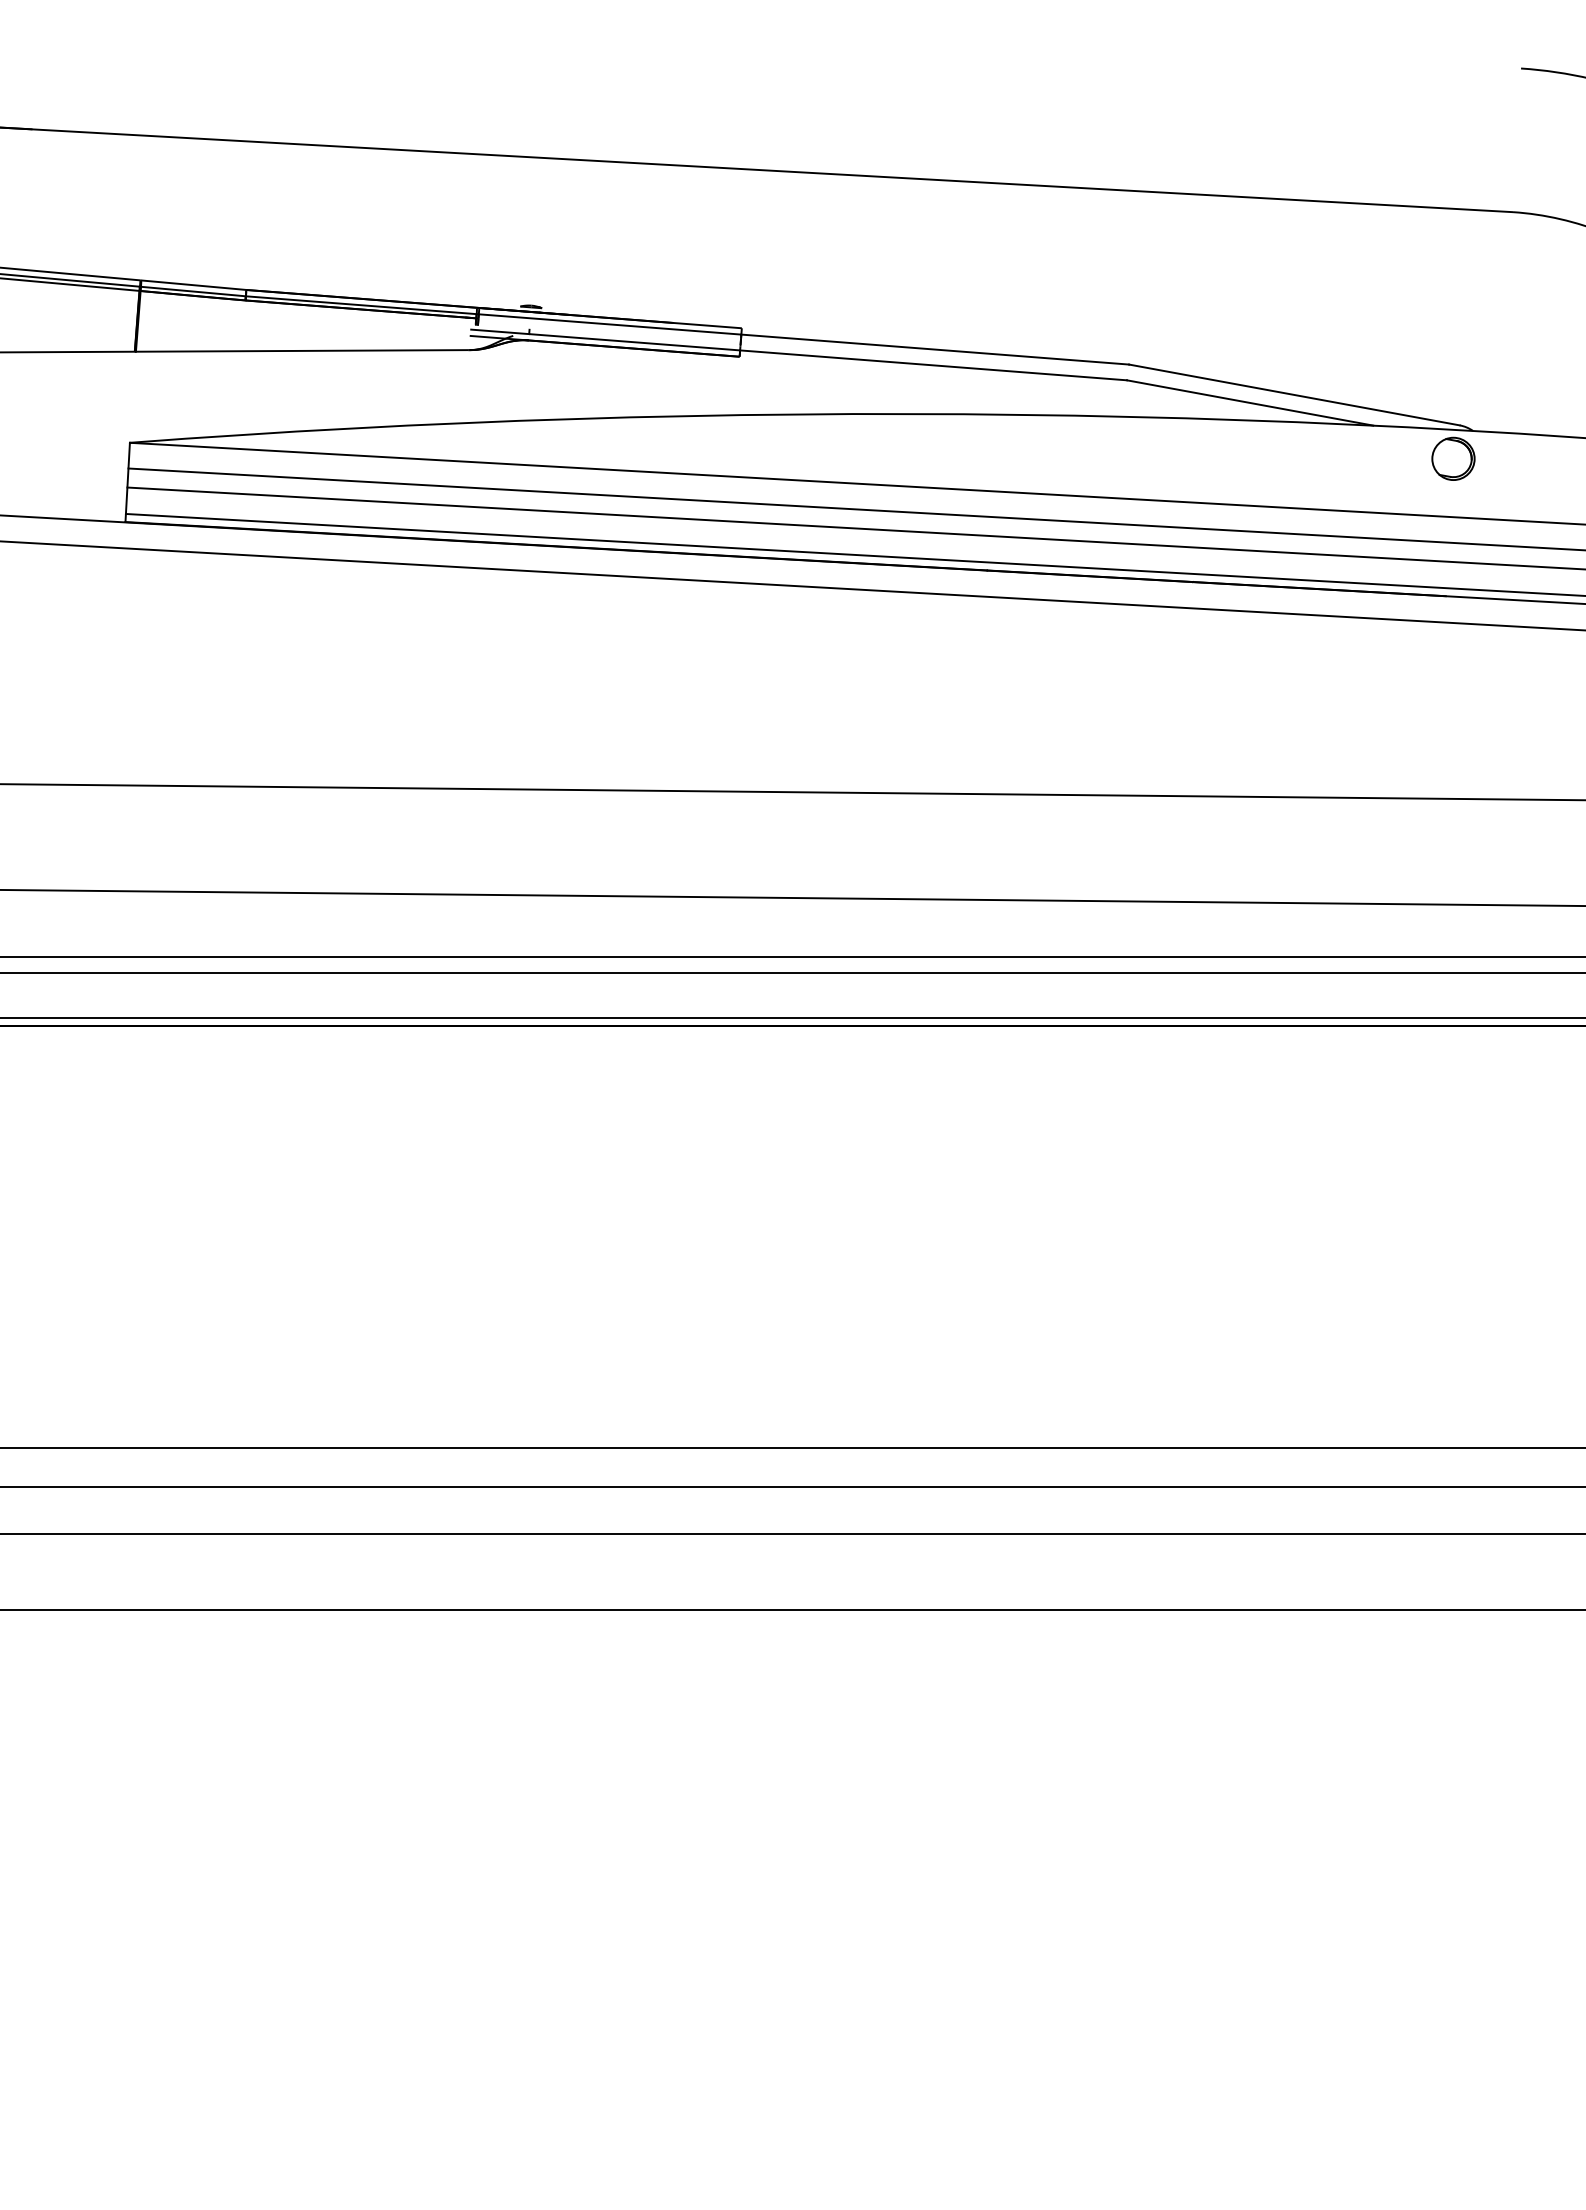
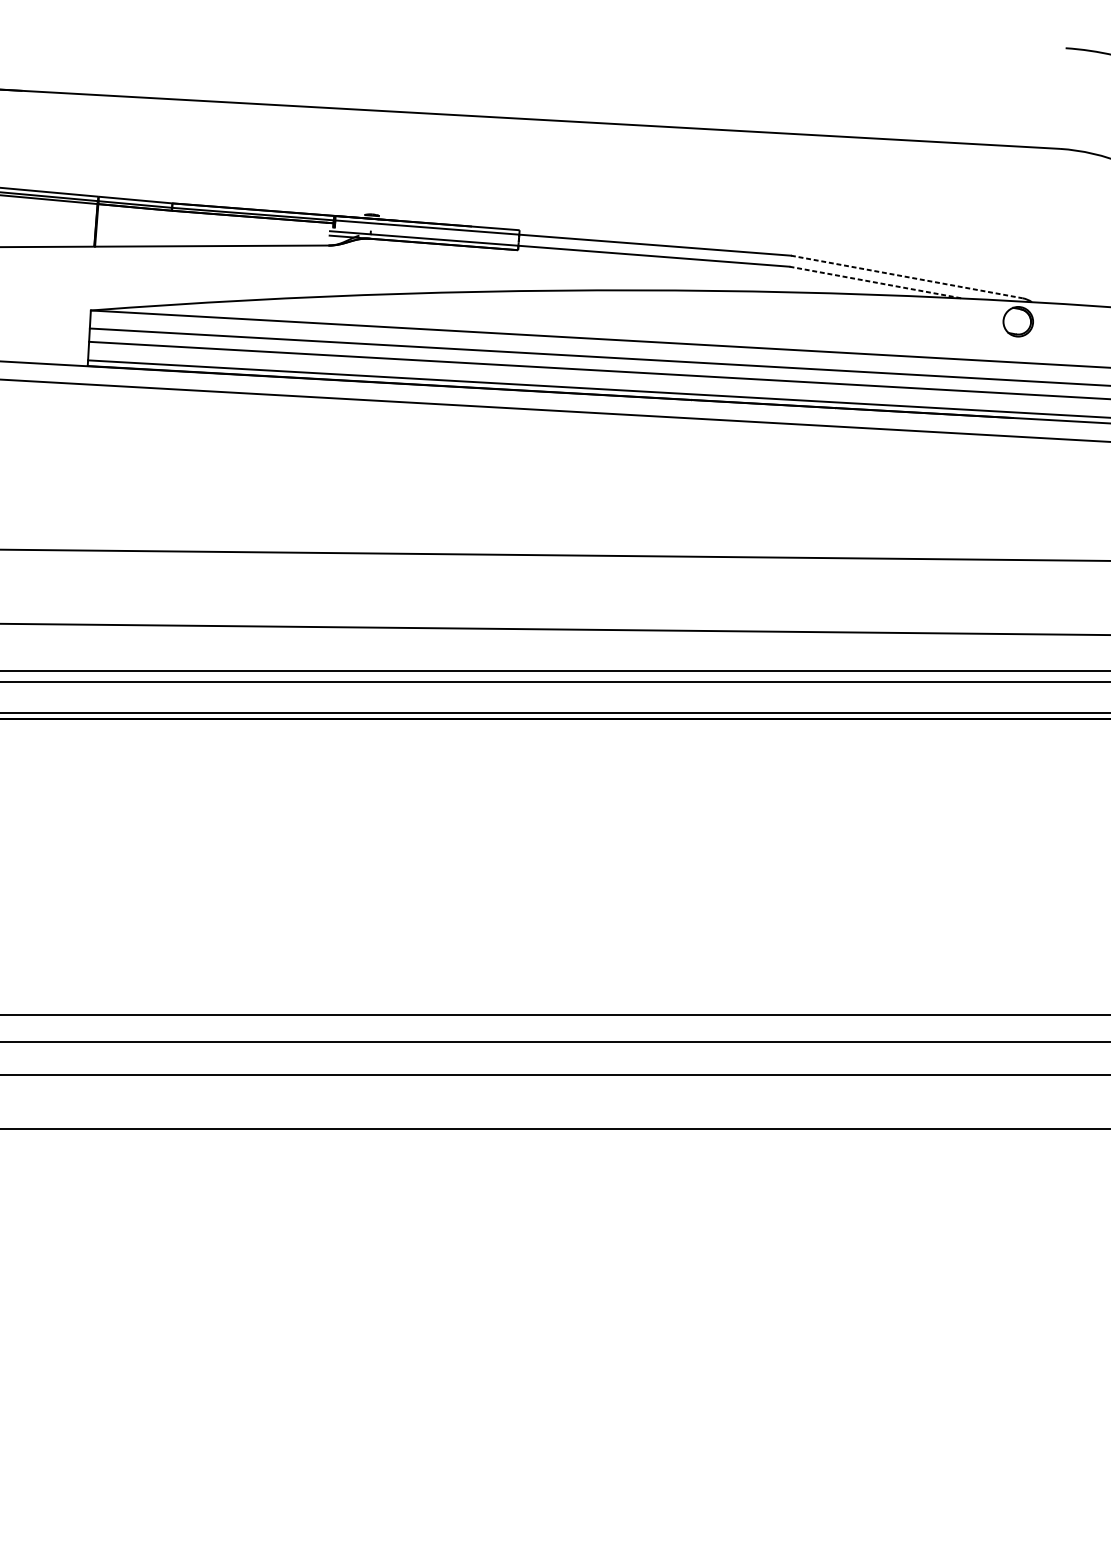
line: (1294, 395) -> (906, 277), solid -> dashed
line: (1250, 403) -> (876, 282), solid -> dashed

